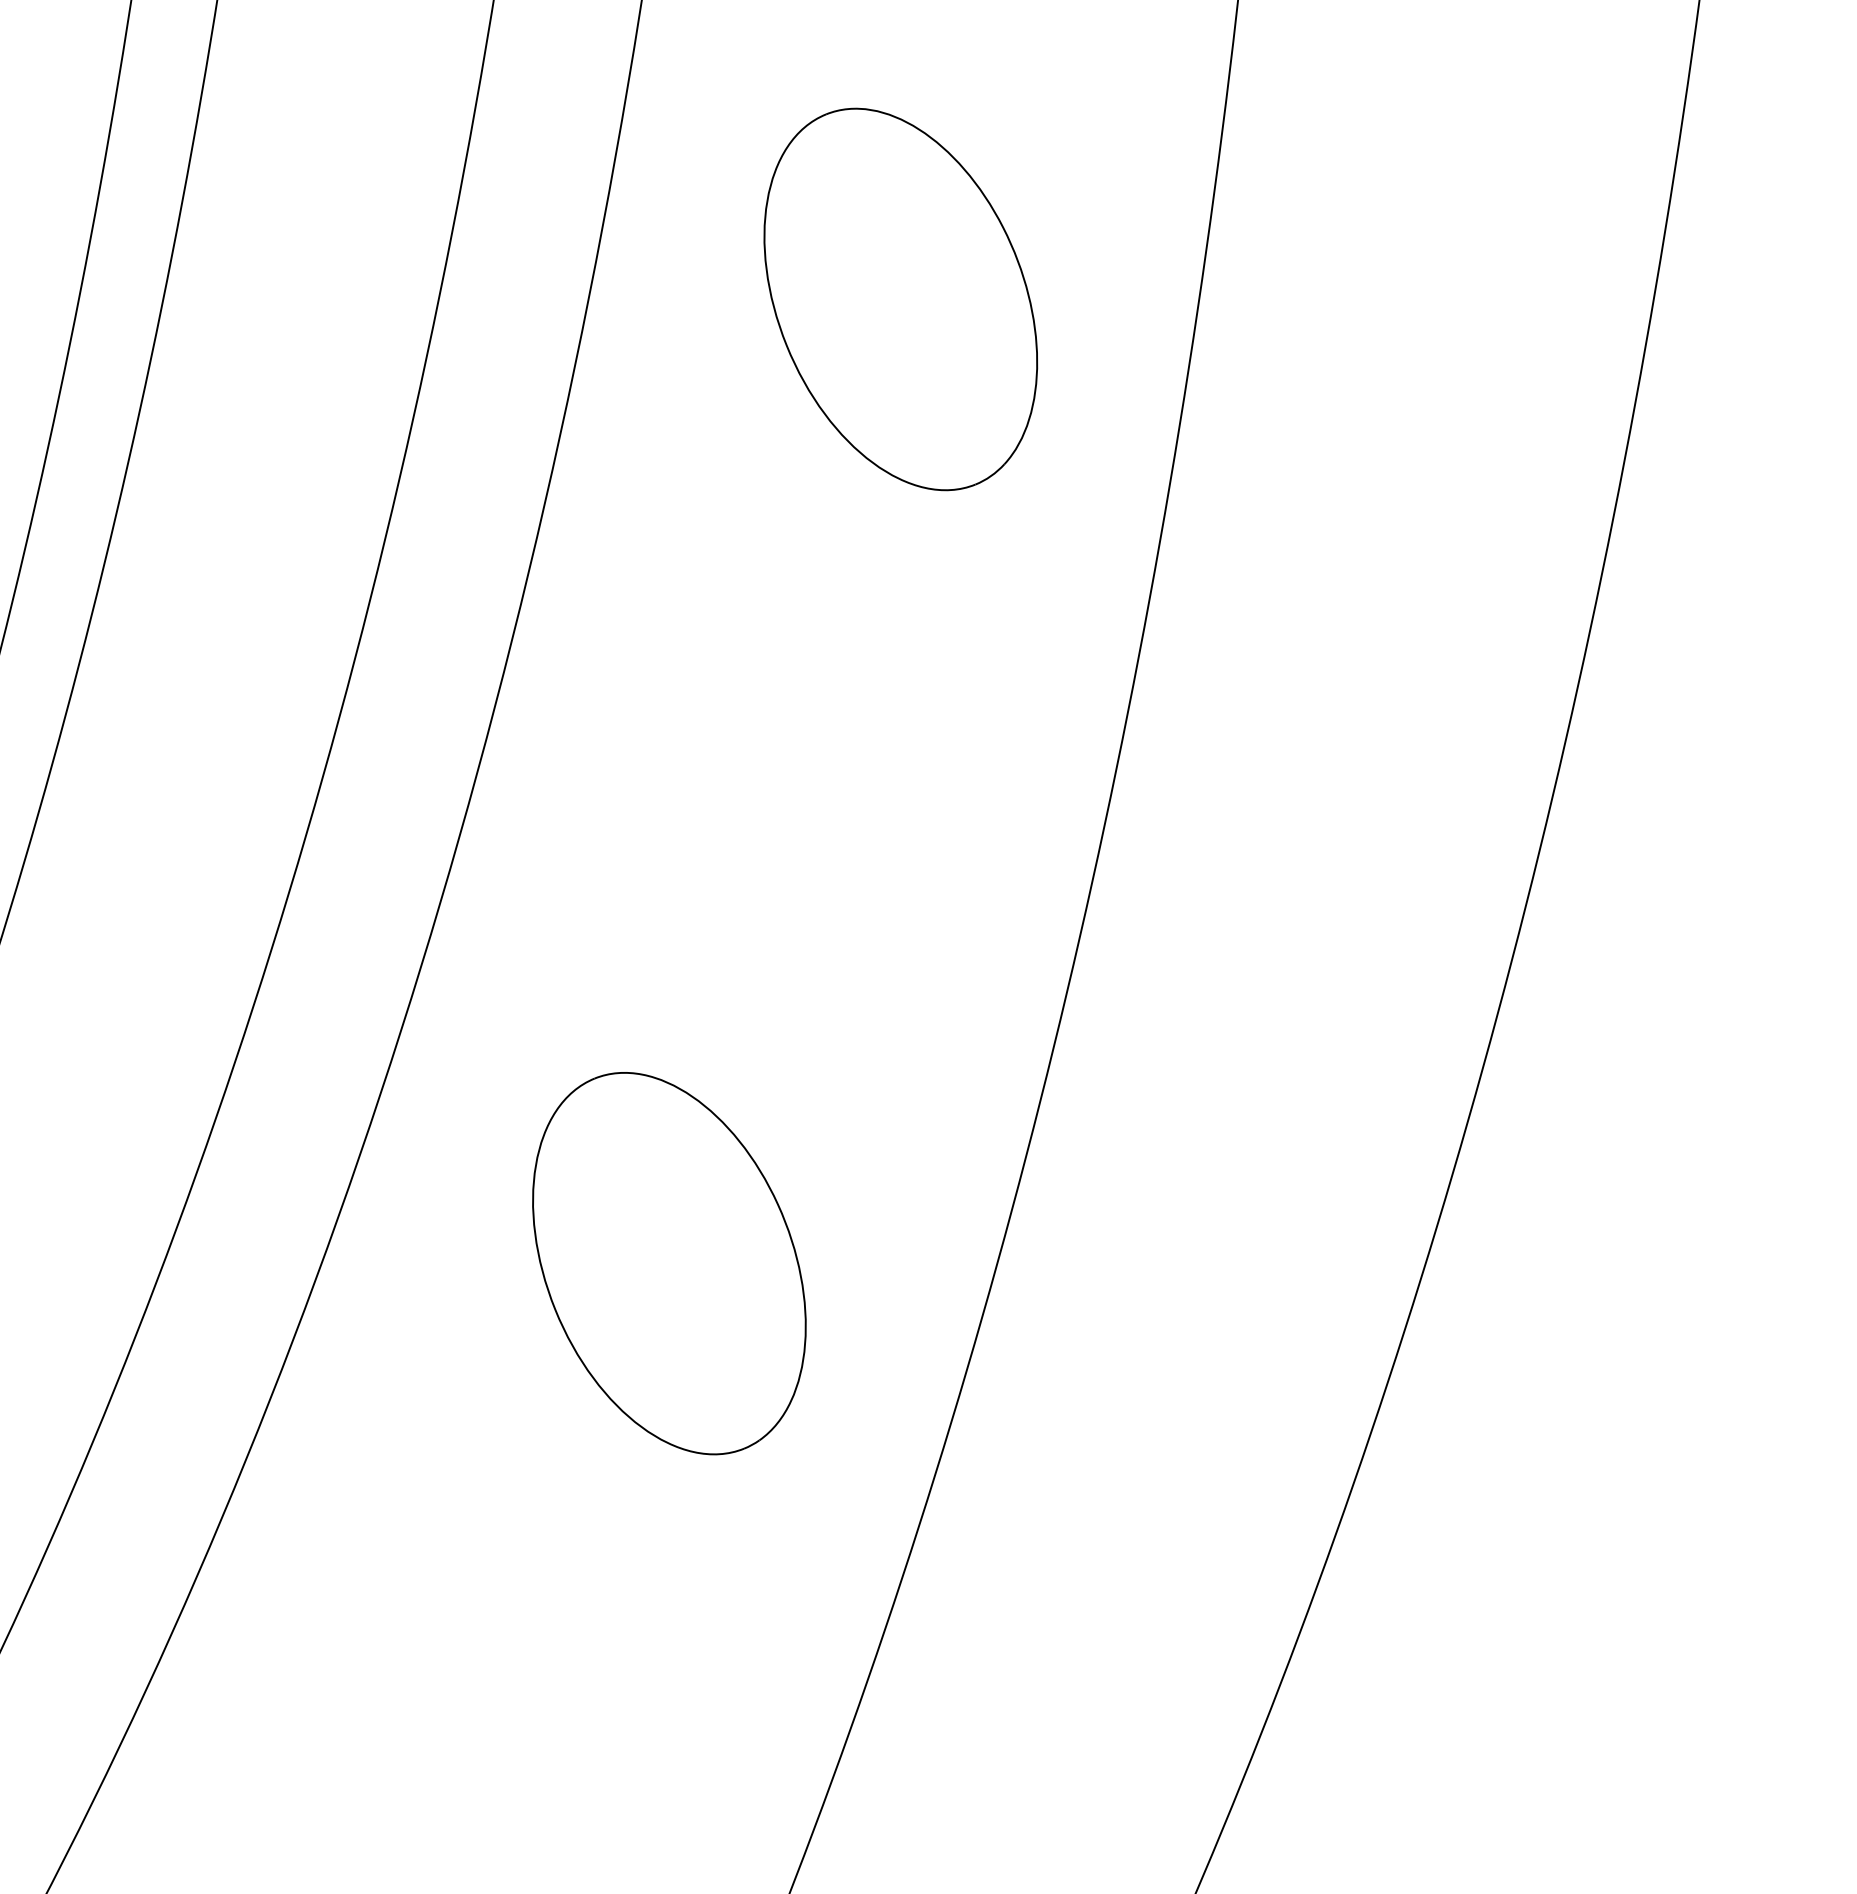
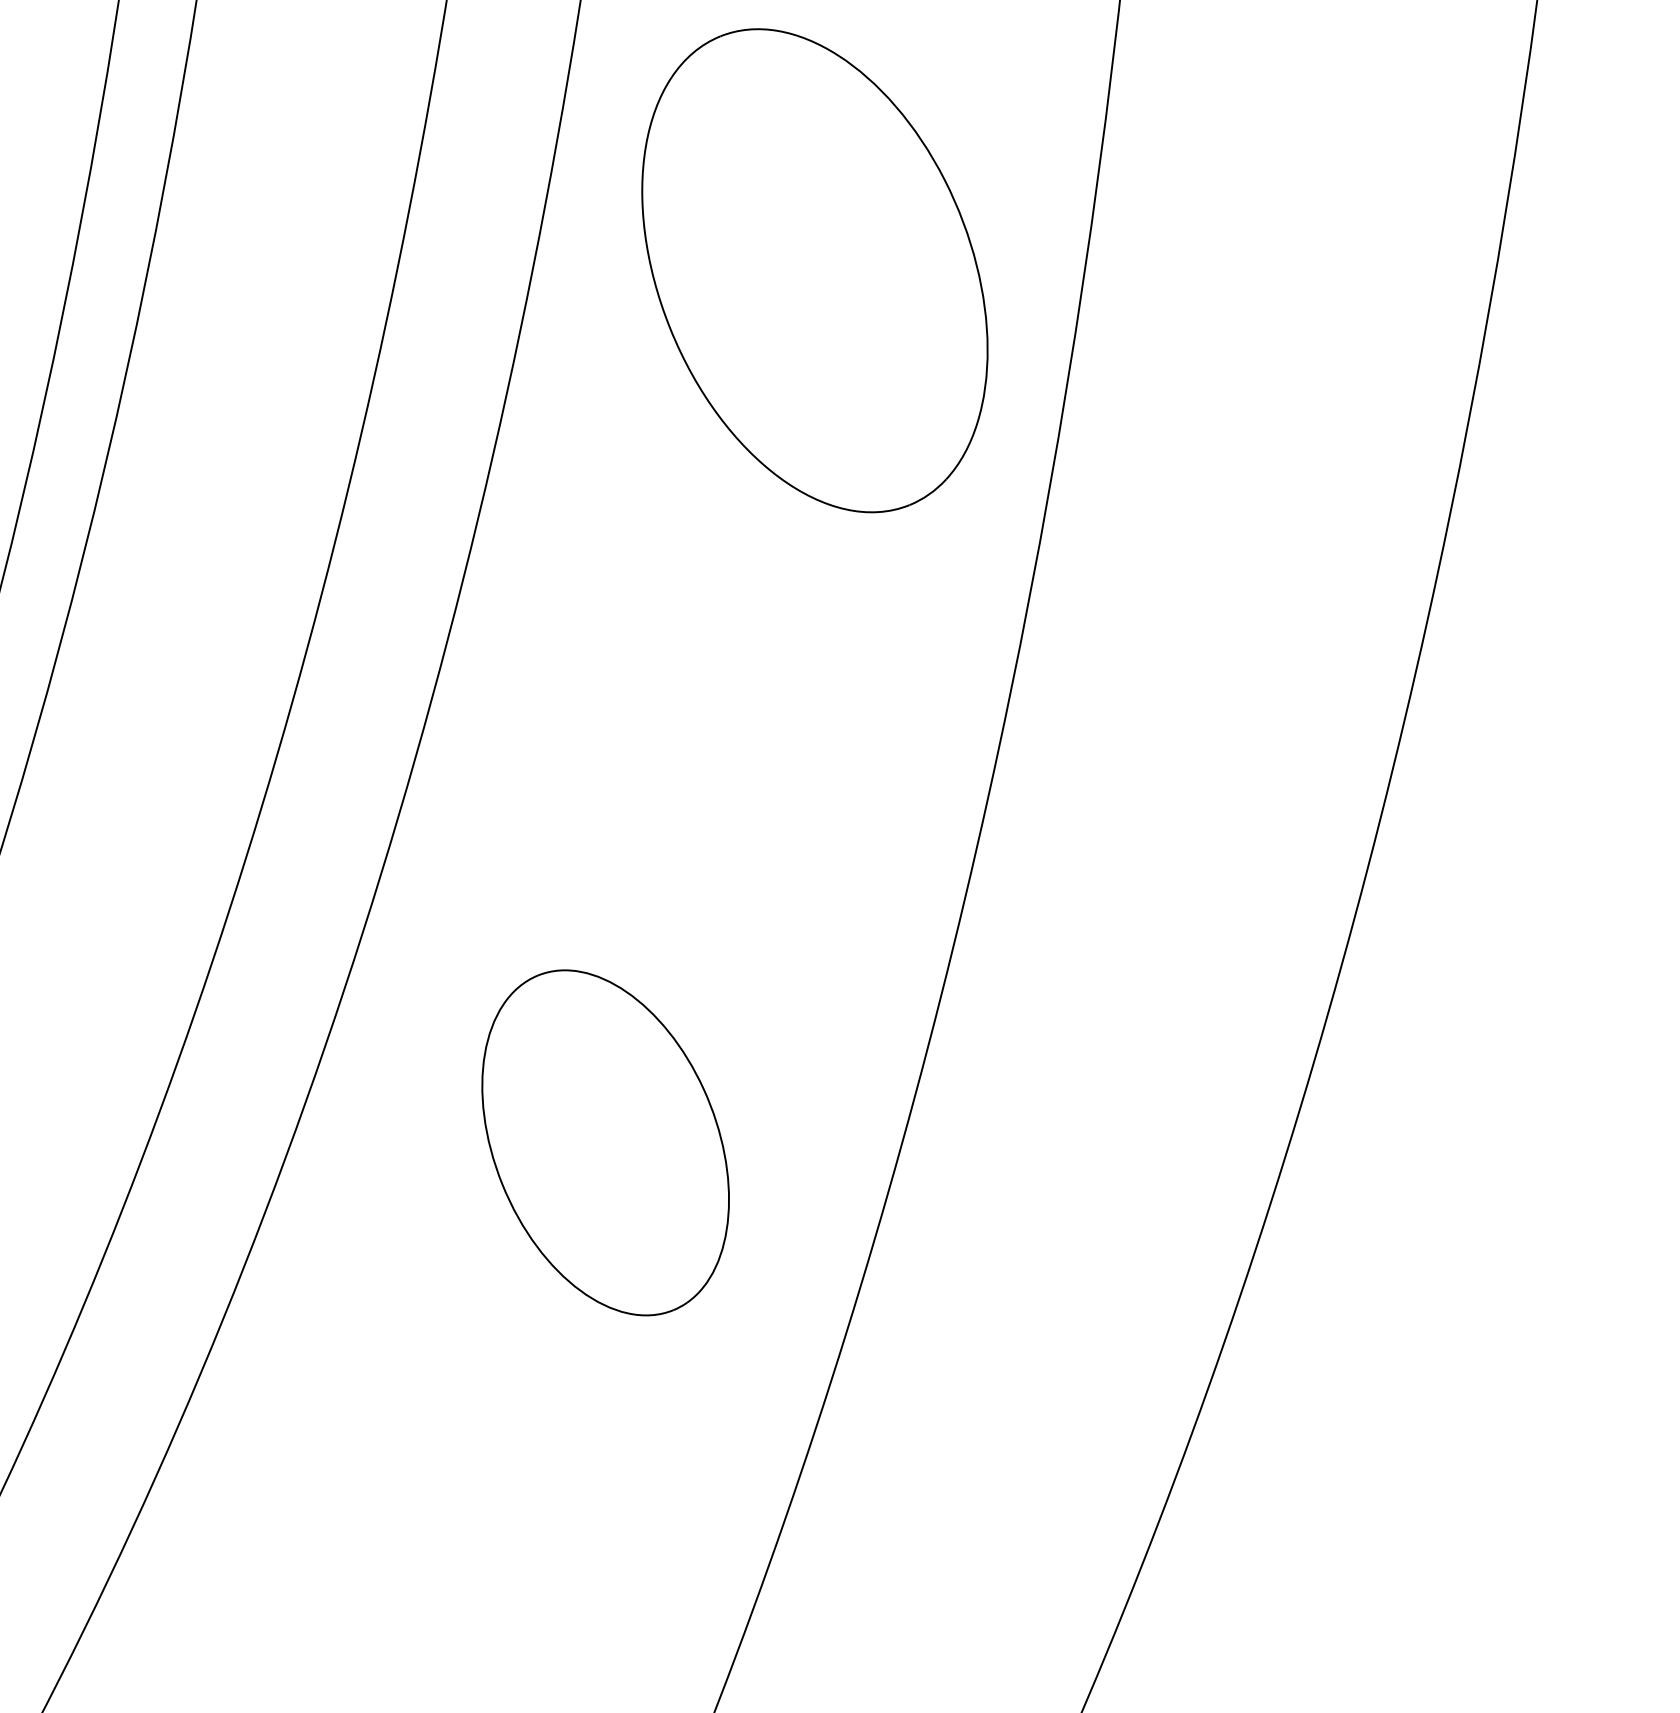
part: (900, 299) -> (814, 270), size x1.4

